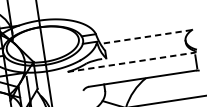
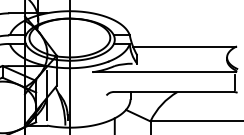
line: (146, 36) -> (184, 46), dashed -> solid
line: (131, 62) -> (164, 72), dashed -> solid

